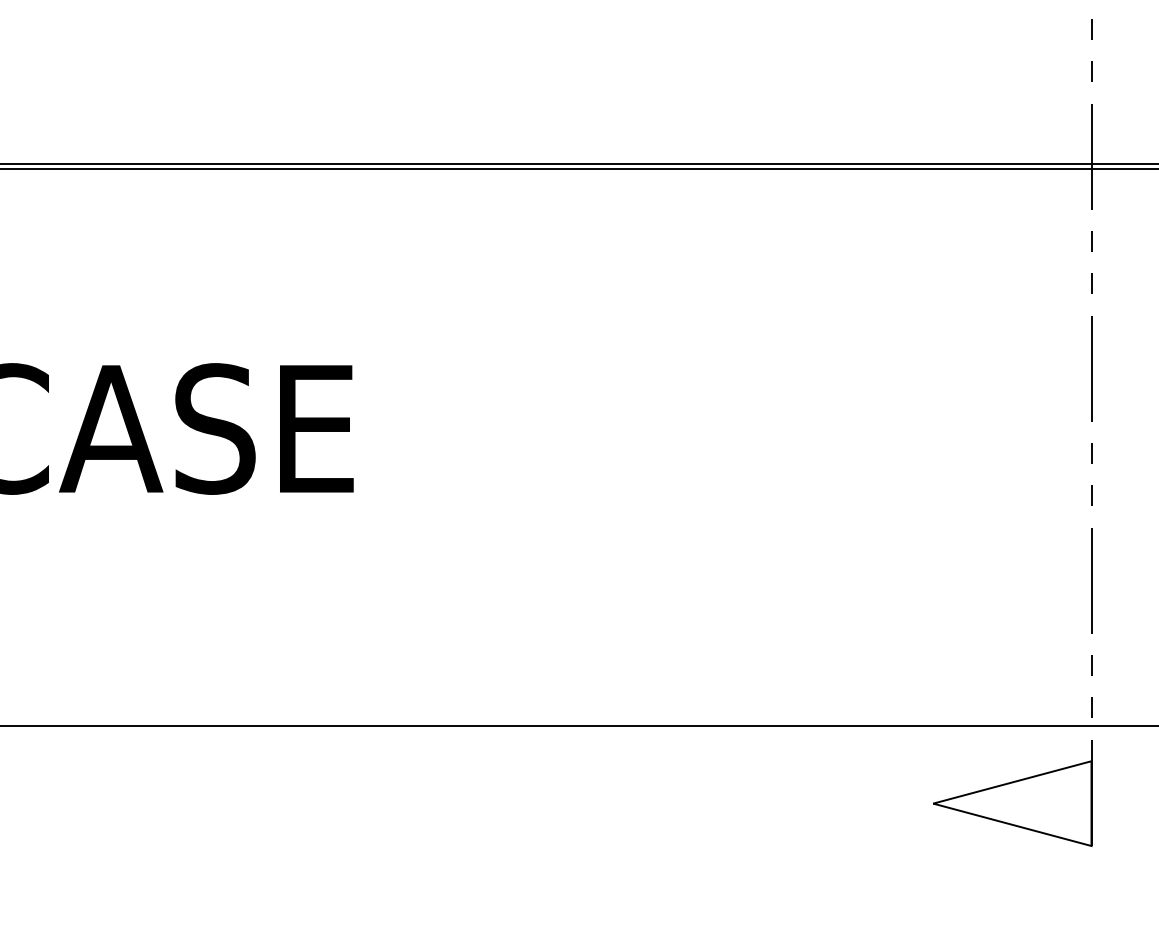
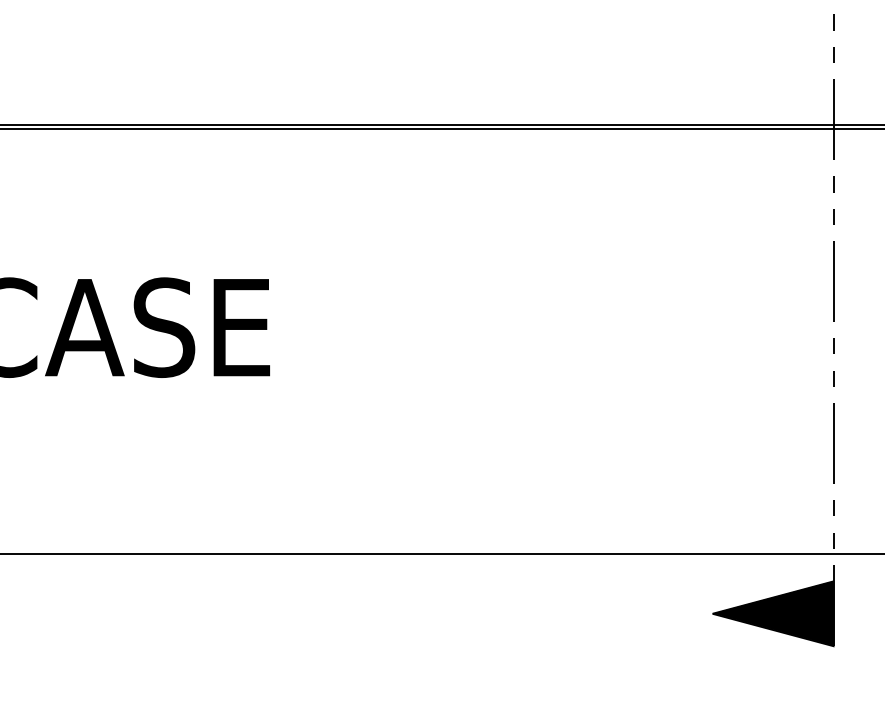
fill: (1011, 803) -> (772, 613), added

